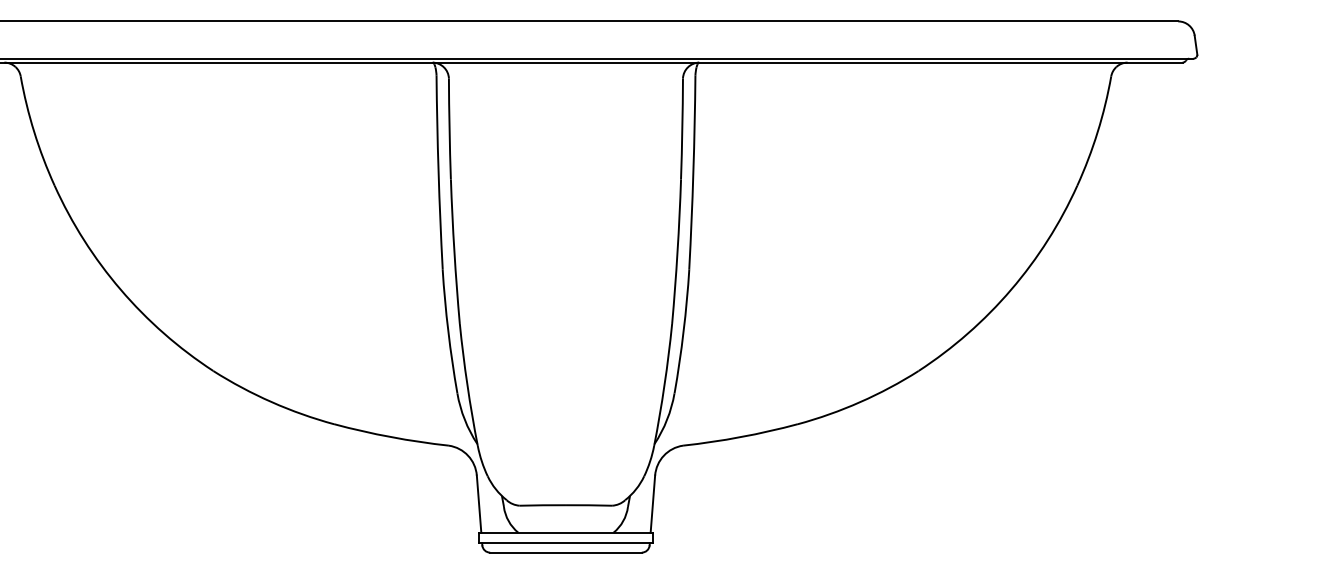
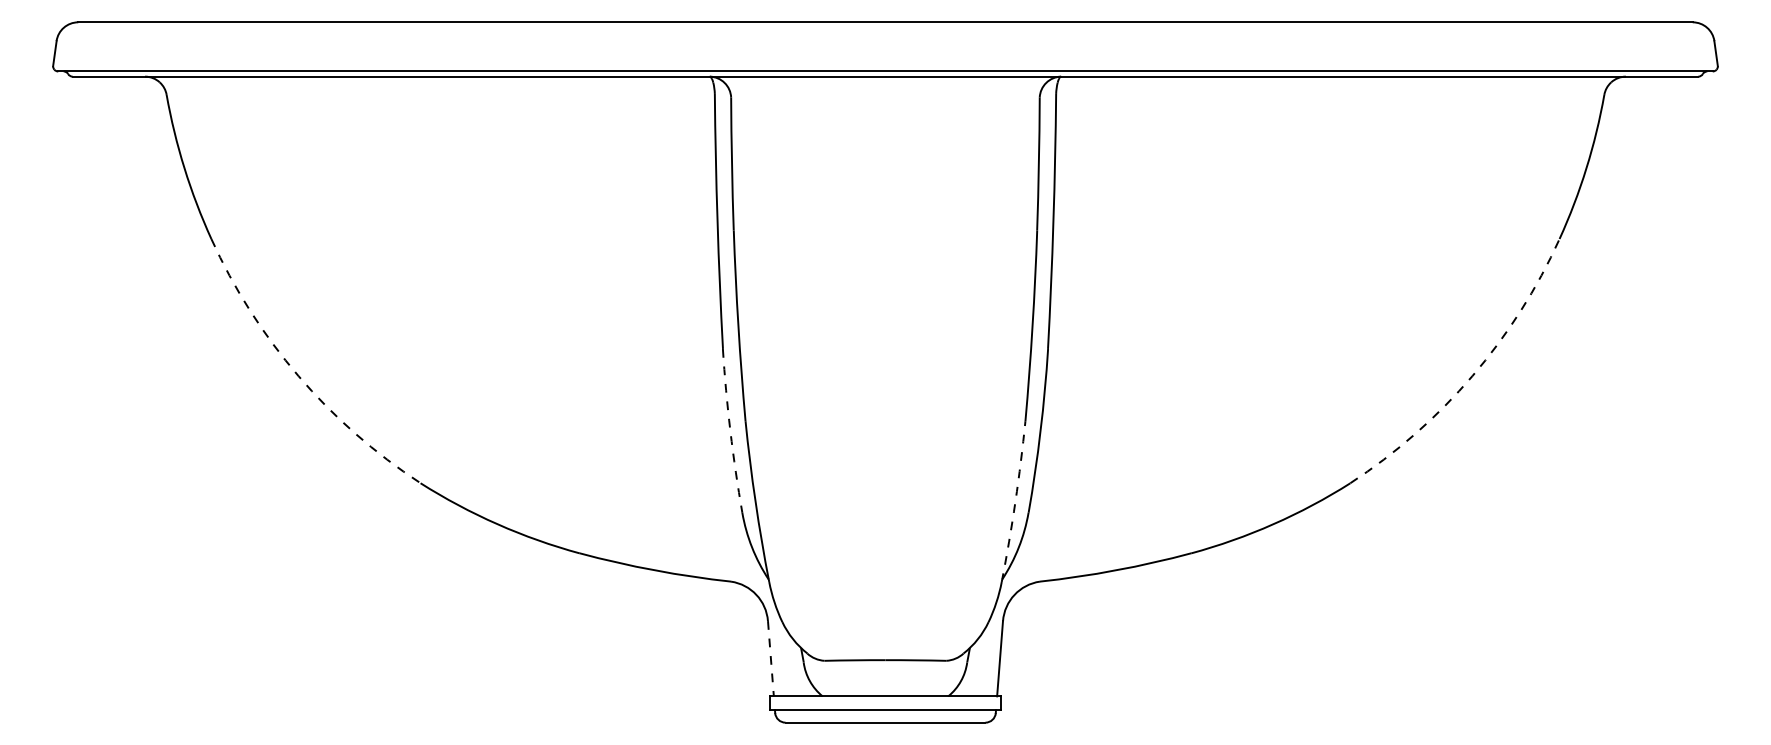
arc: (120, 290) -> (298, 376), solid -> dashed
arc: (1011, 290) -> (1472, 376), solid -> dashed
arc: (448, 331) -> (730, 431), solid -> dashed
arc: (664, 384) -> (1015, 501), solid -> dashed
line: (478, 503) -> (770, 658), solid -> dashed

